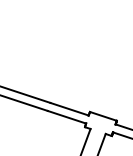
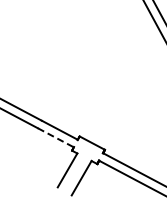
line: (67, 117) -> (56, 138), solid -> dashed

